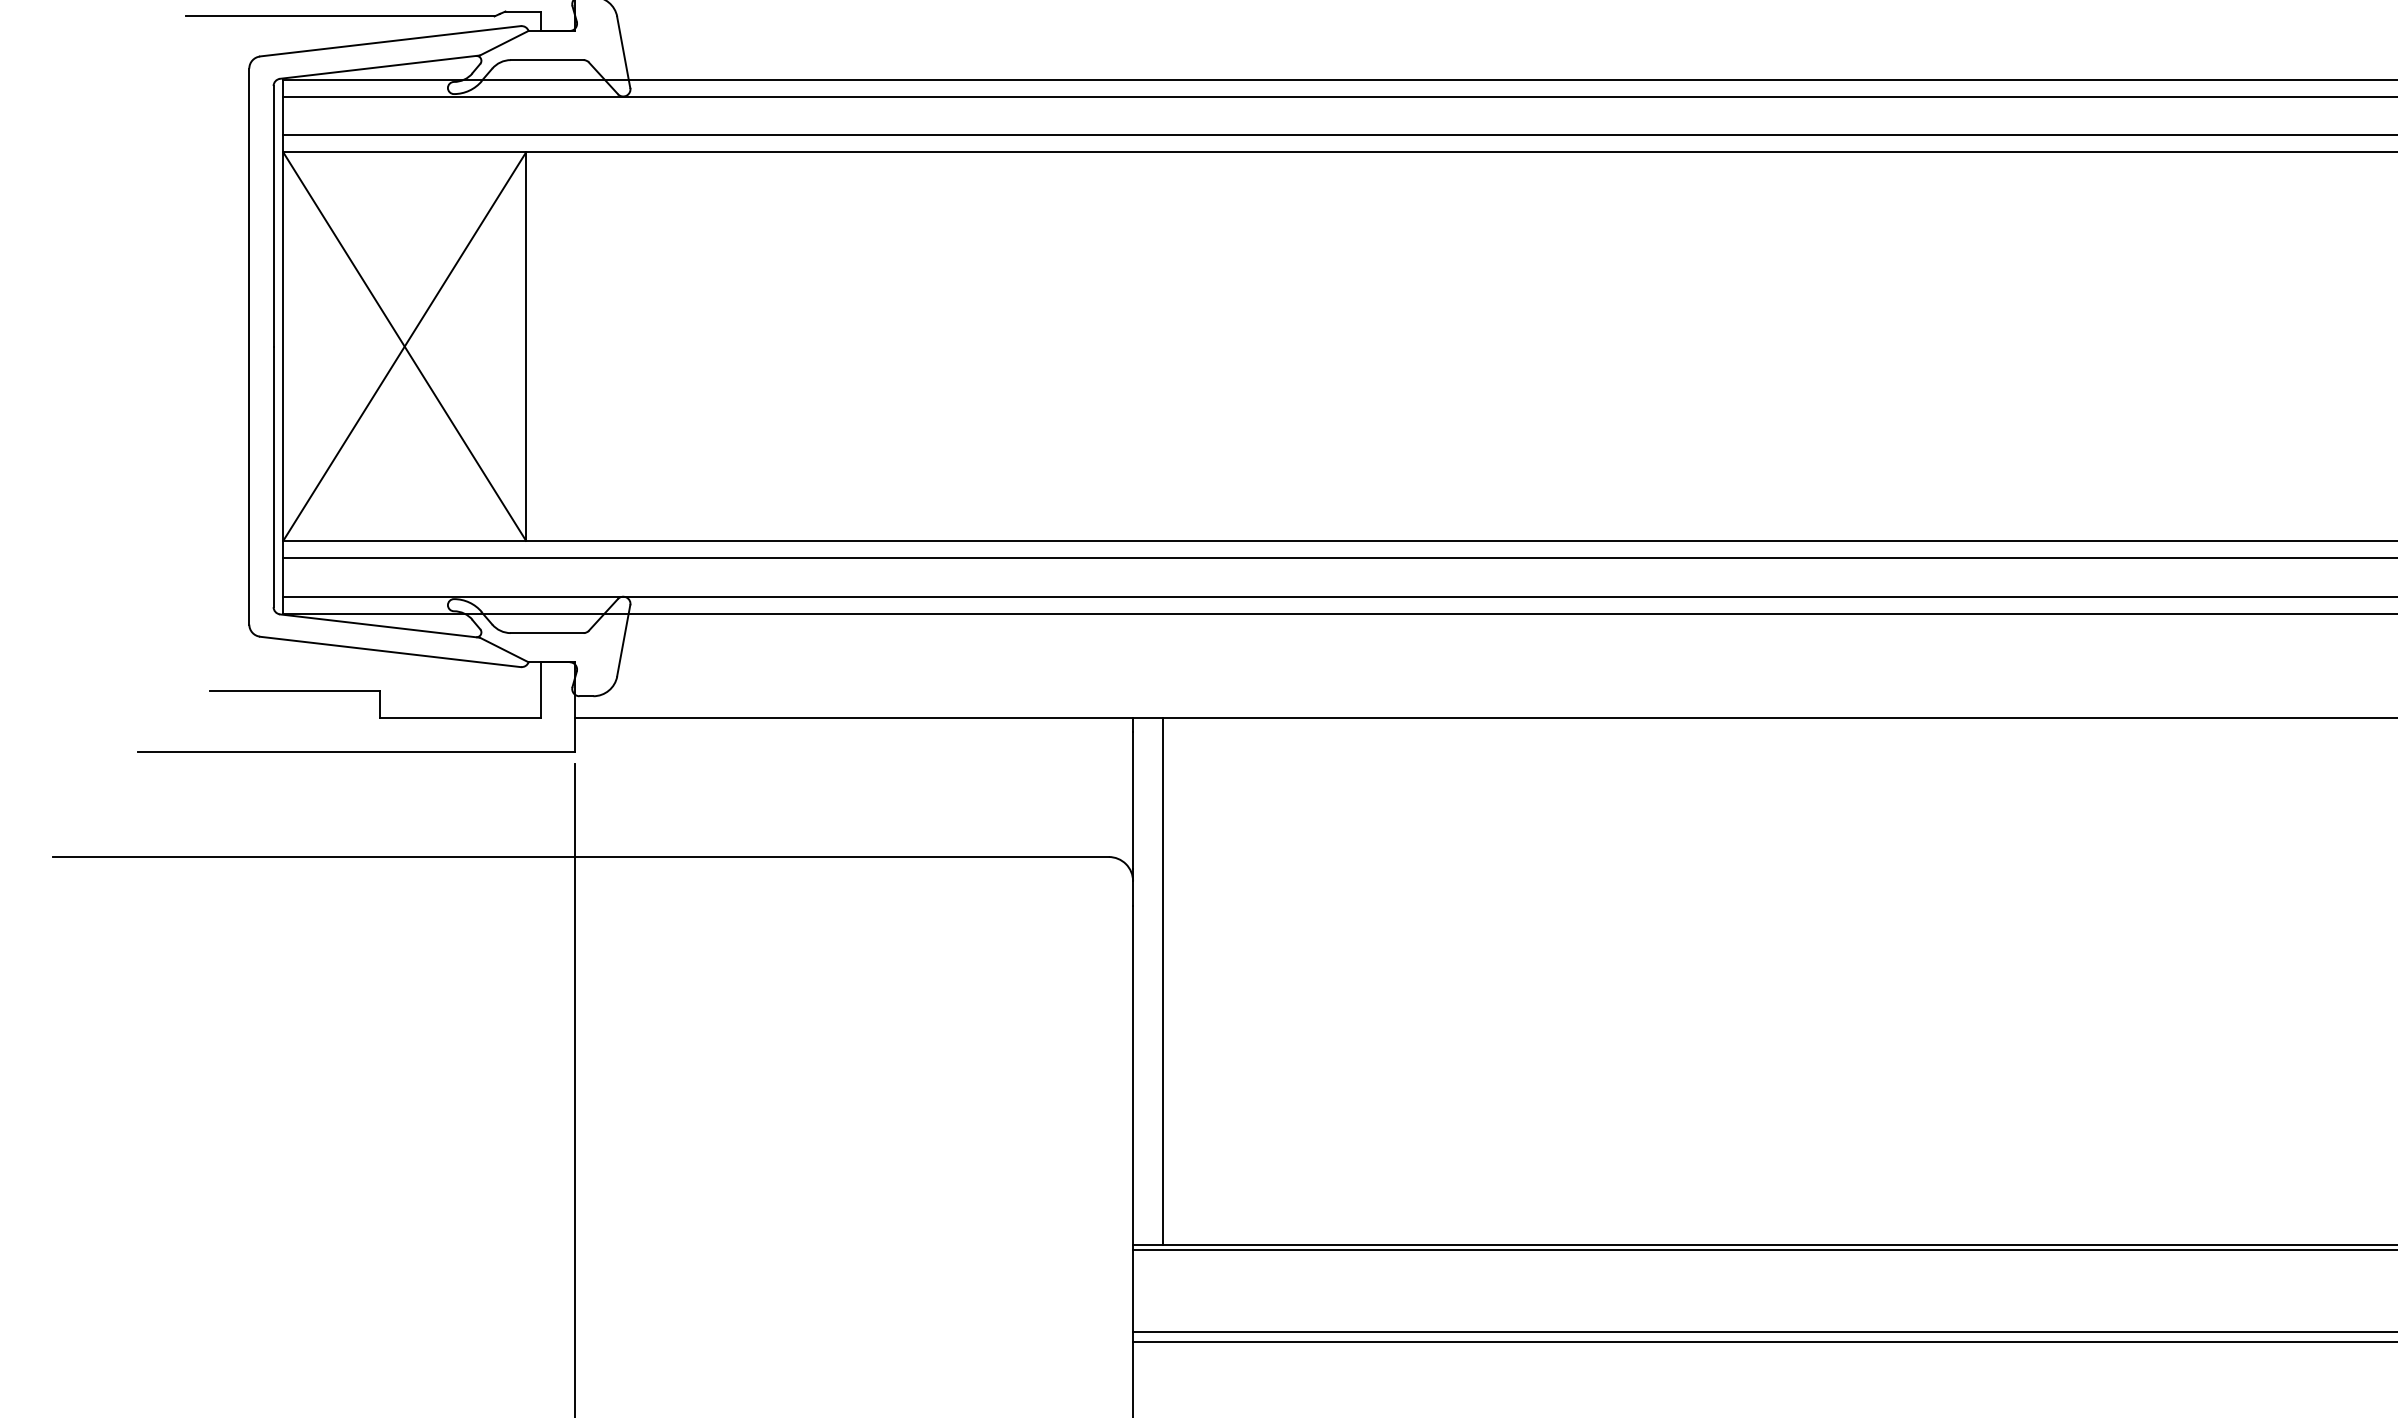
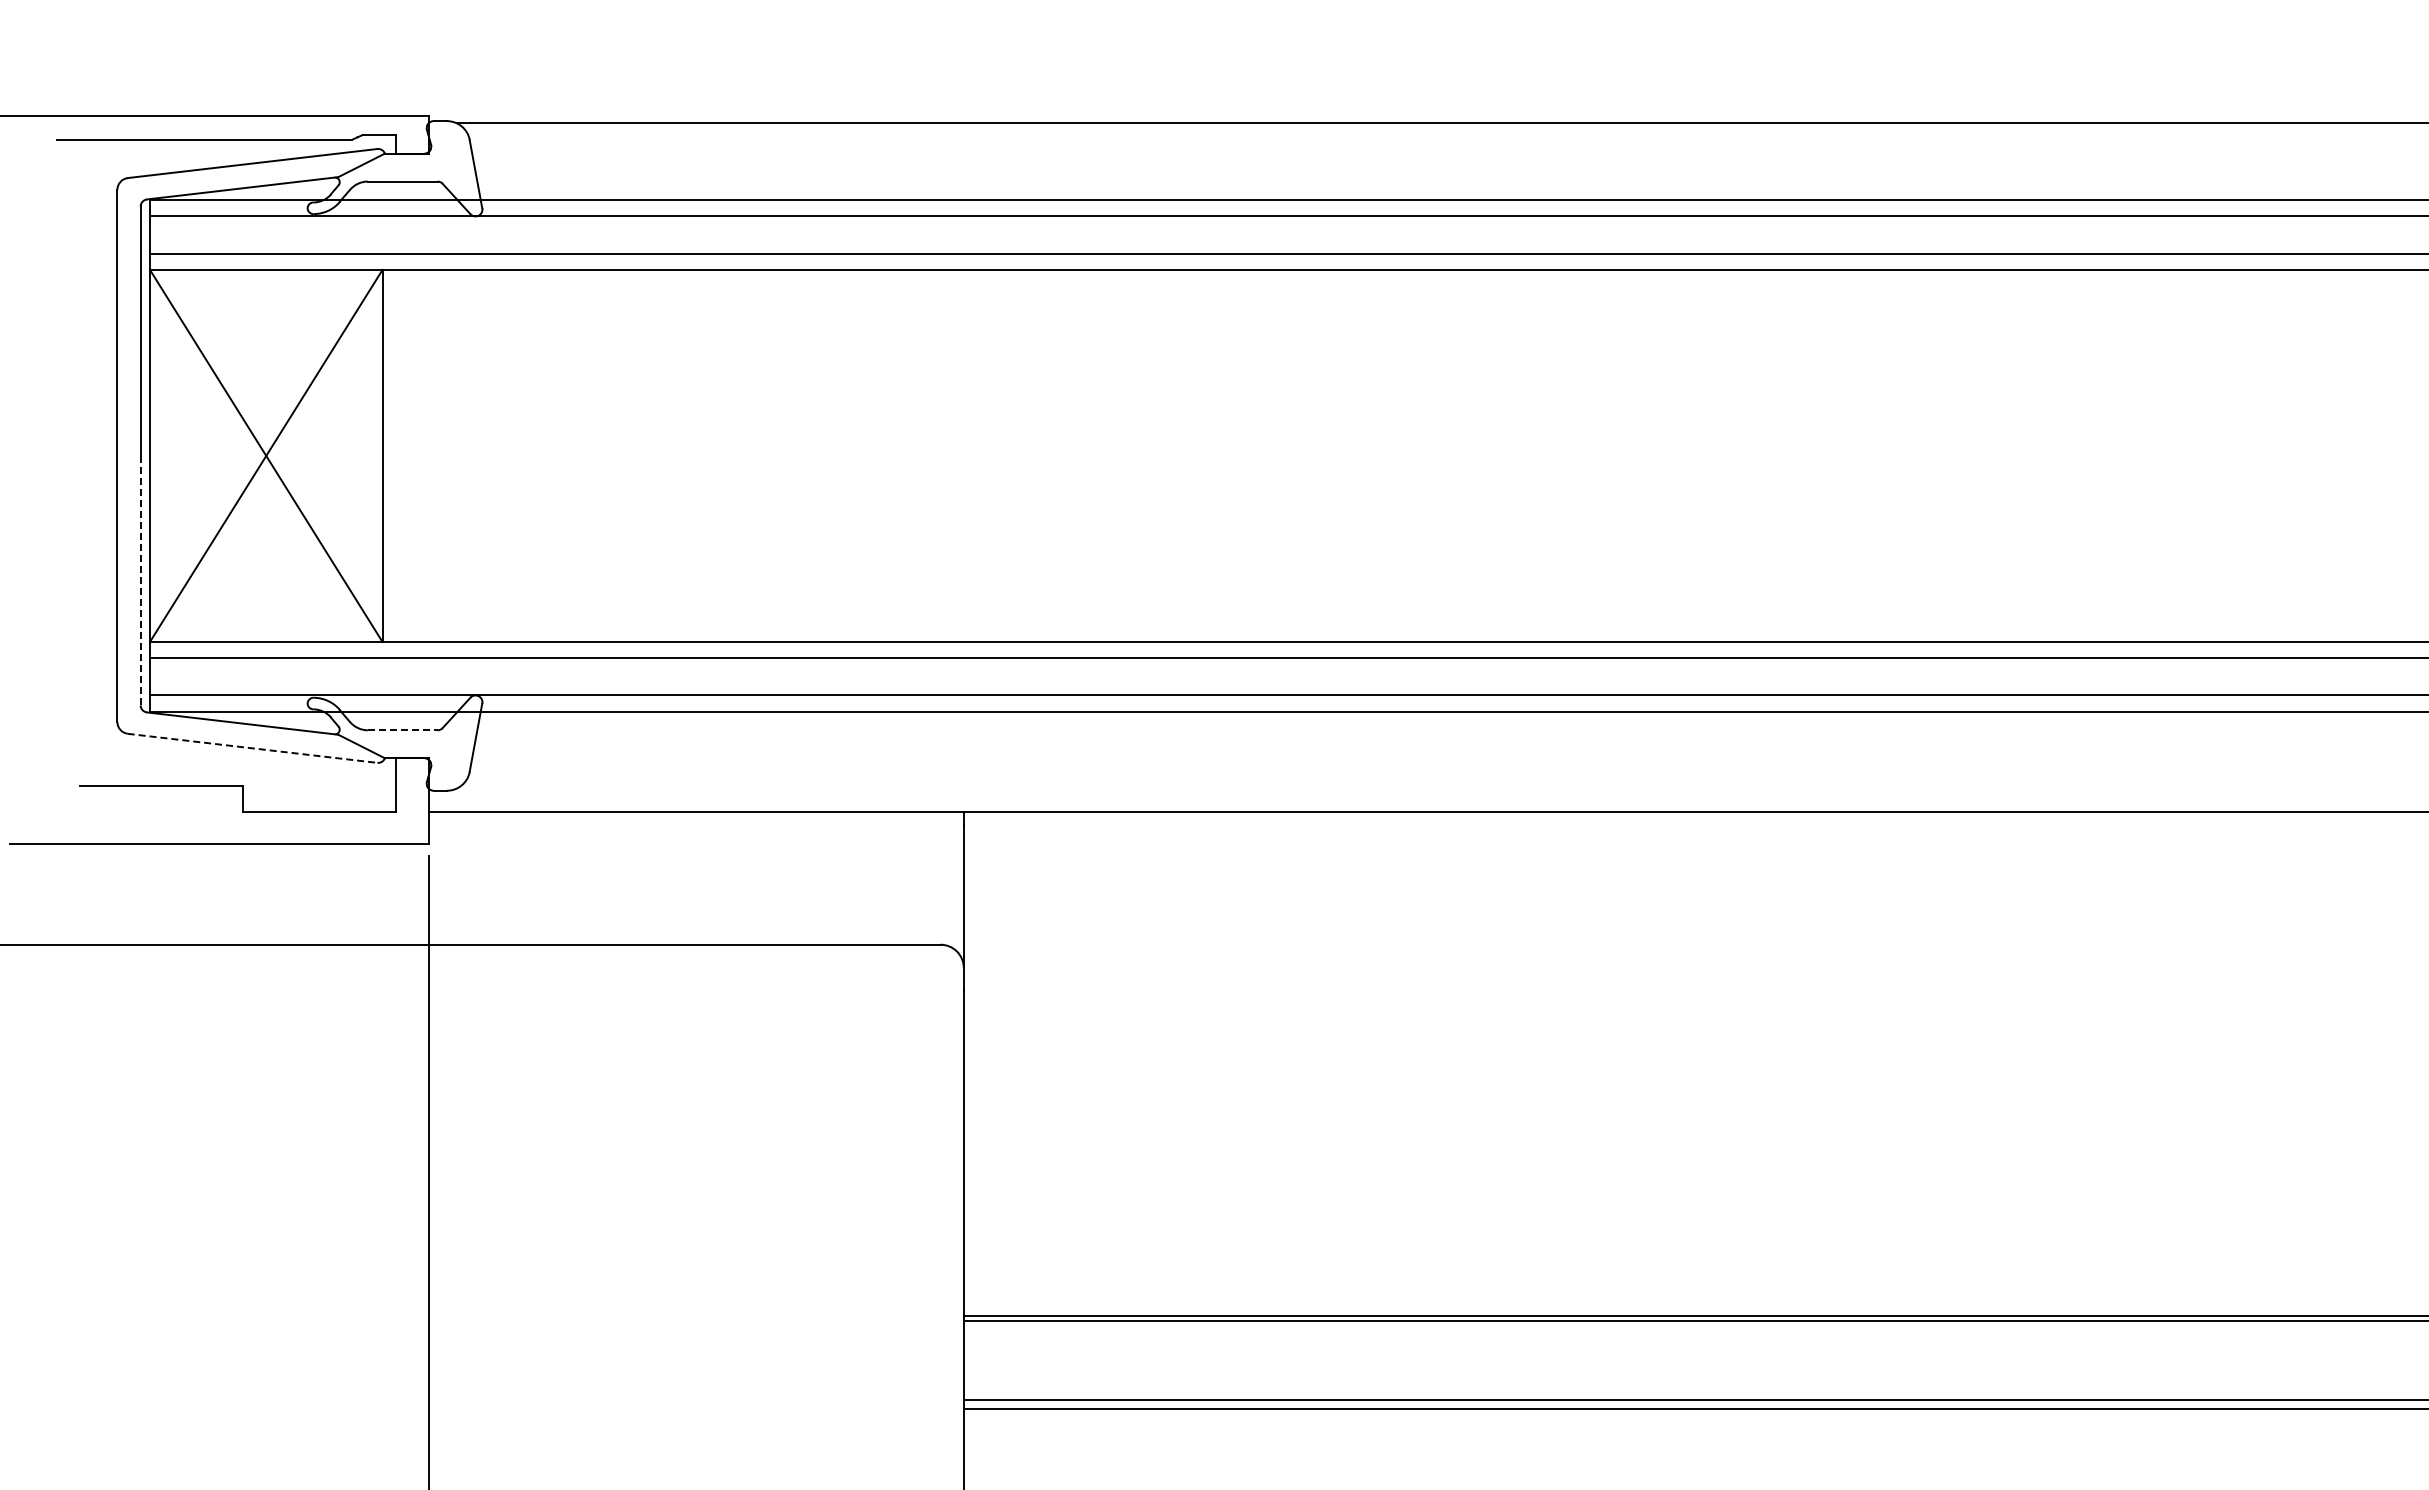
line: (273, 476) -> (140, 580), solid -> dashed
line: (546, 633) -> (402, 730), solid -> dashed
line: (390, 652) -> (252, 748), solid -> dashed
line: (1163, 981) -> (992, 1063), removed

